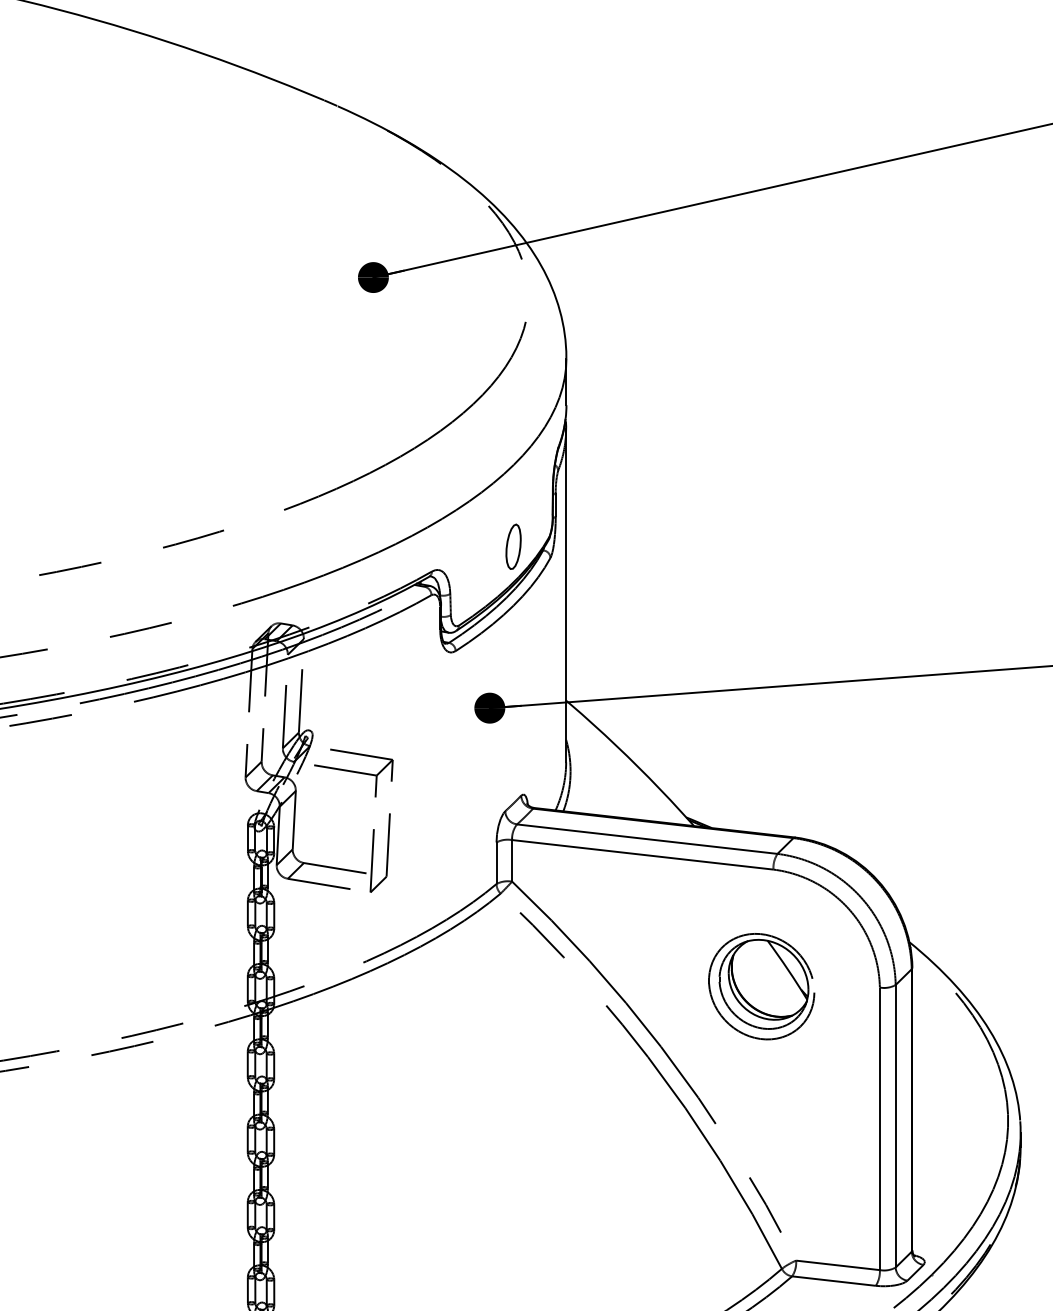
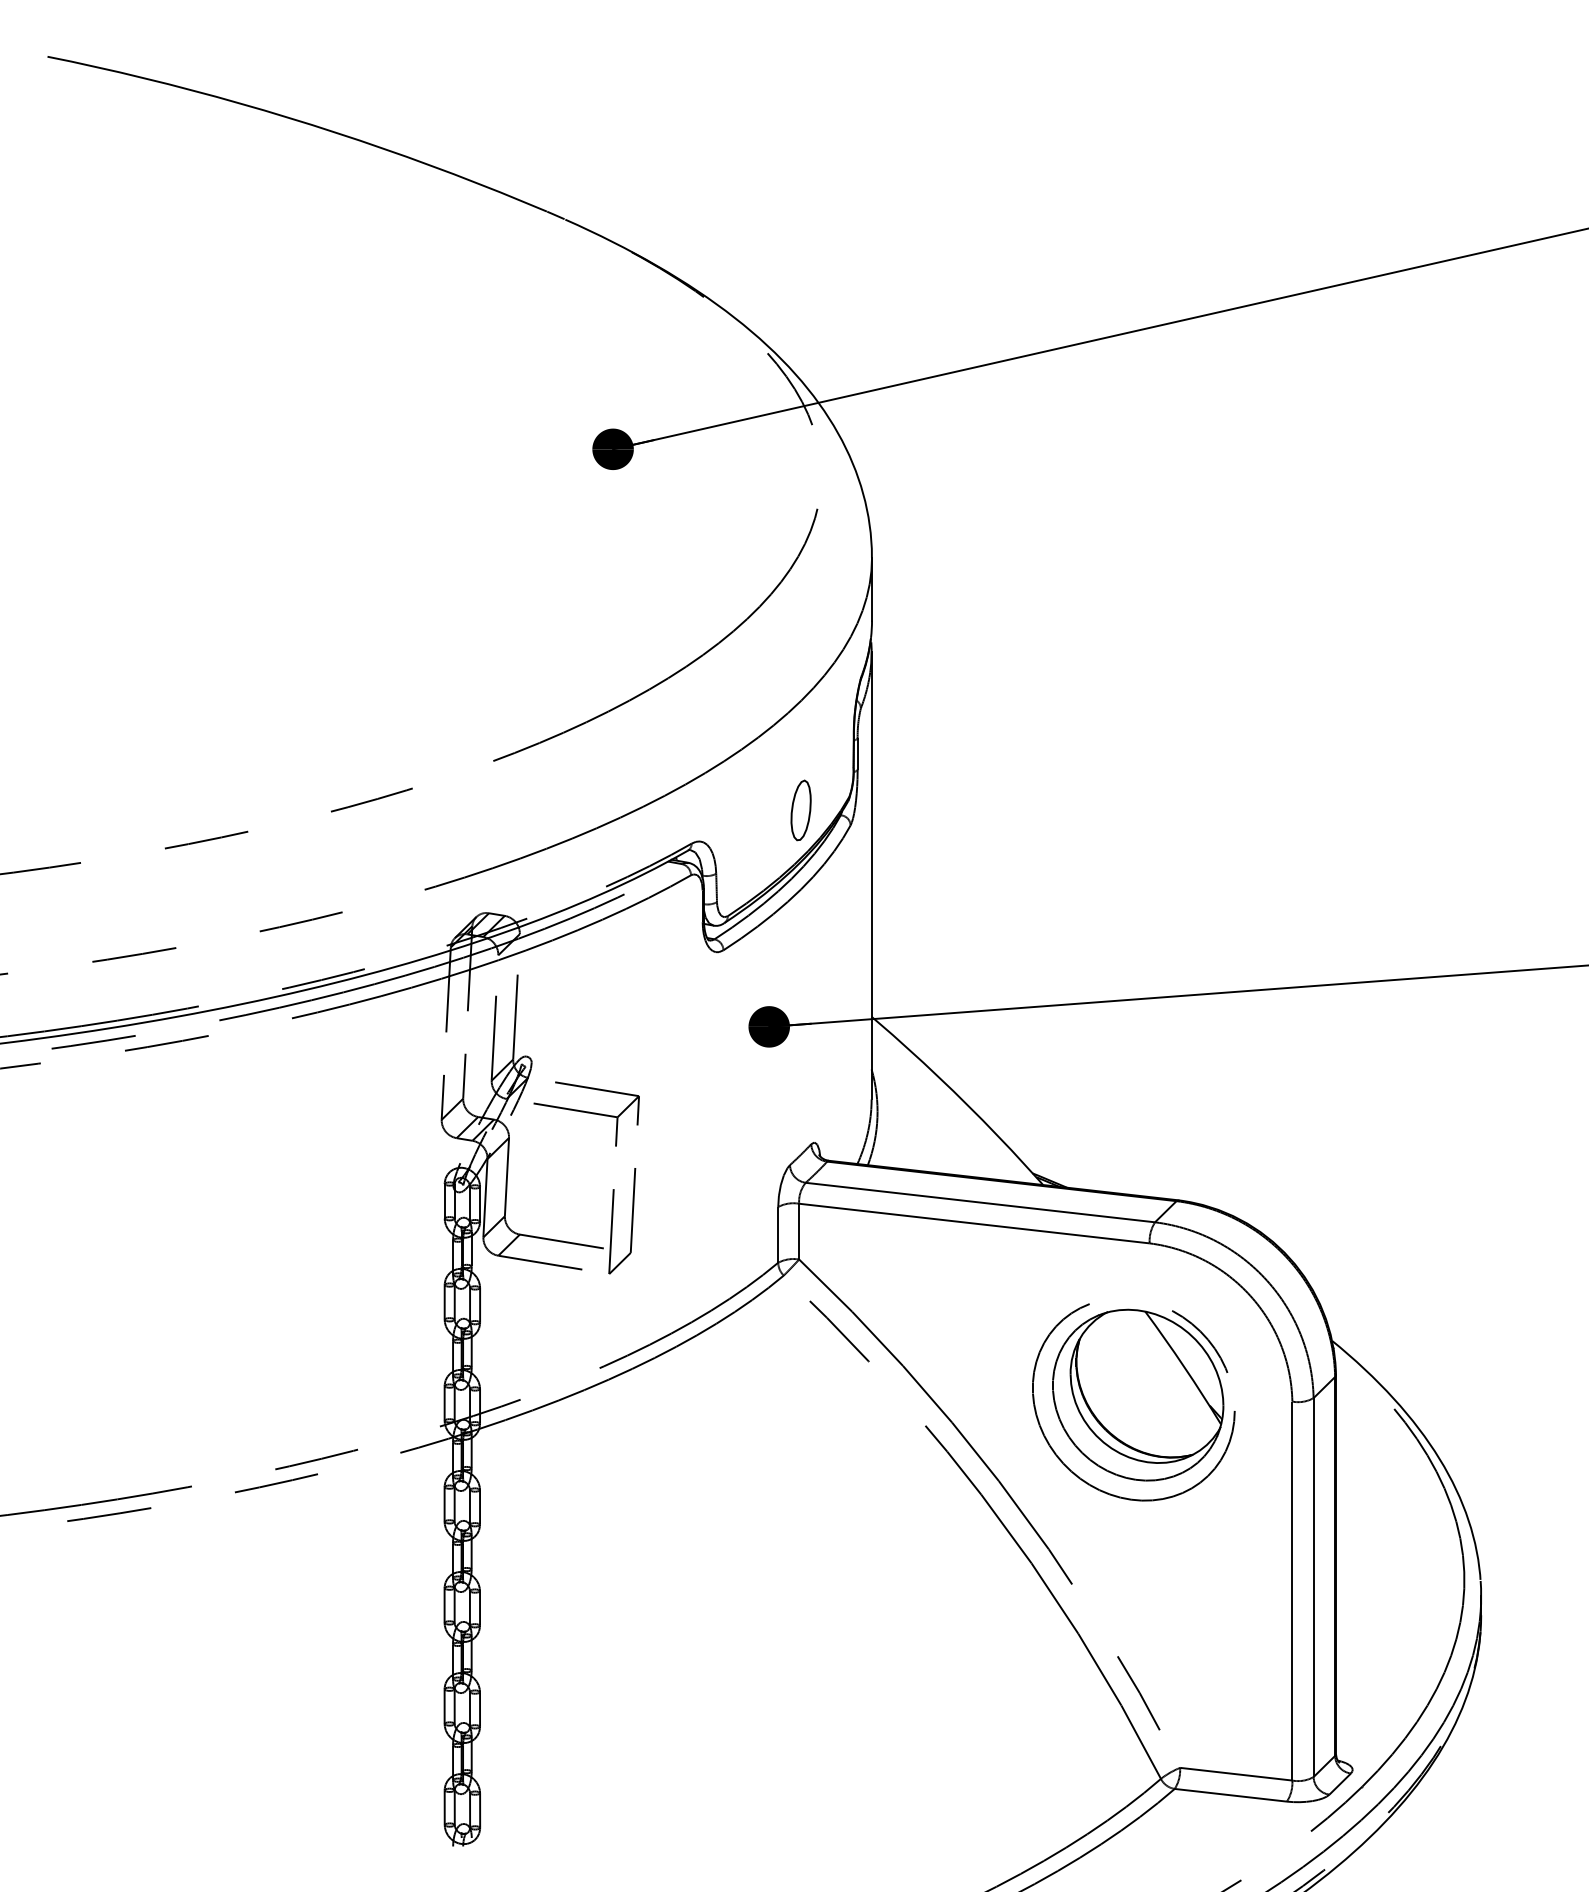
part: (761, 988) -> (1133, 1402), size x1.43

